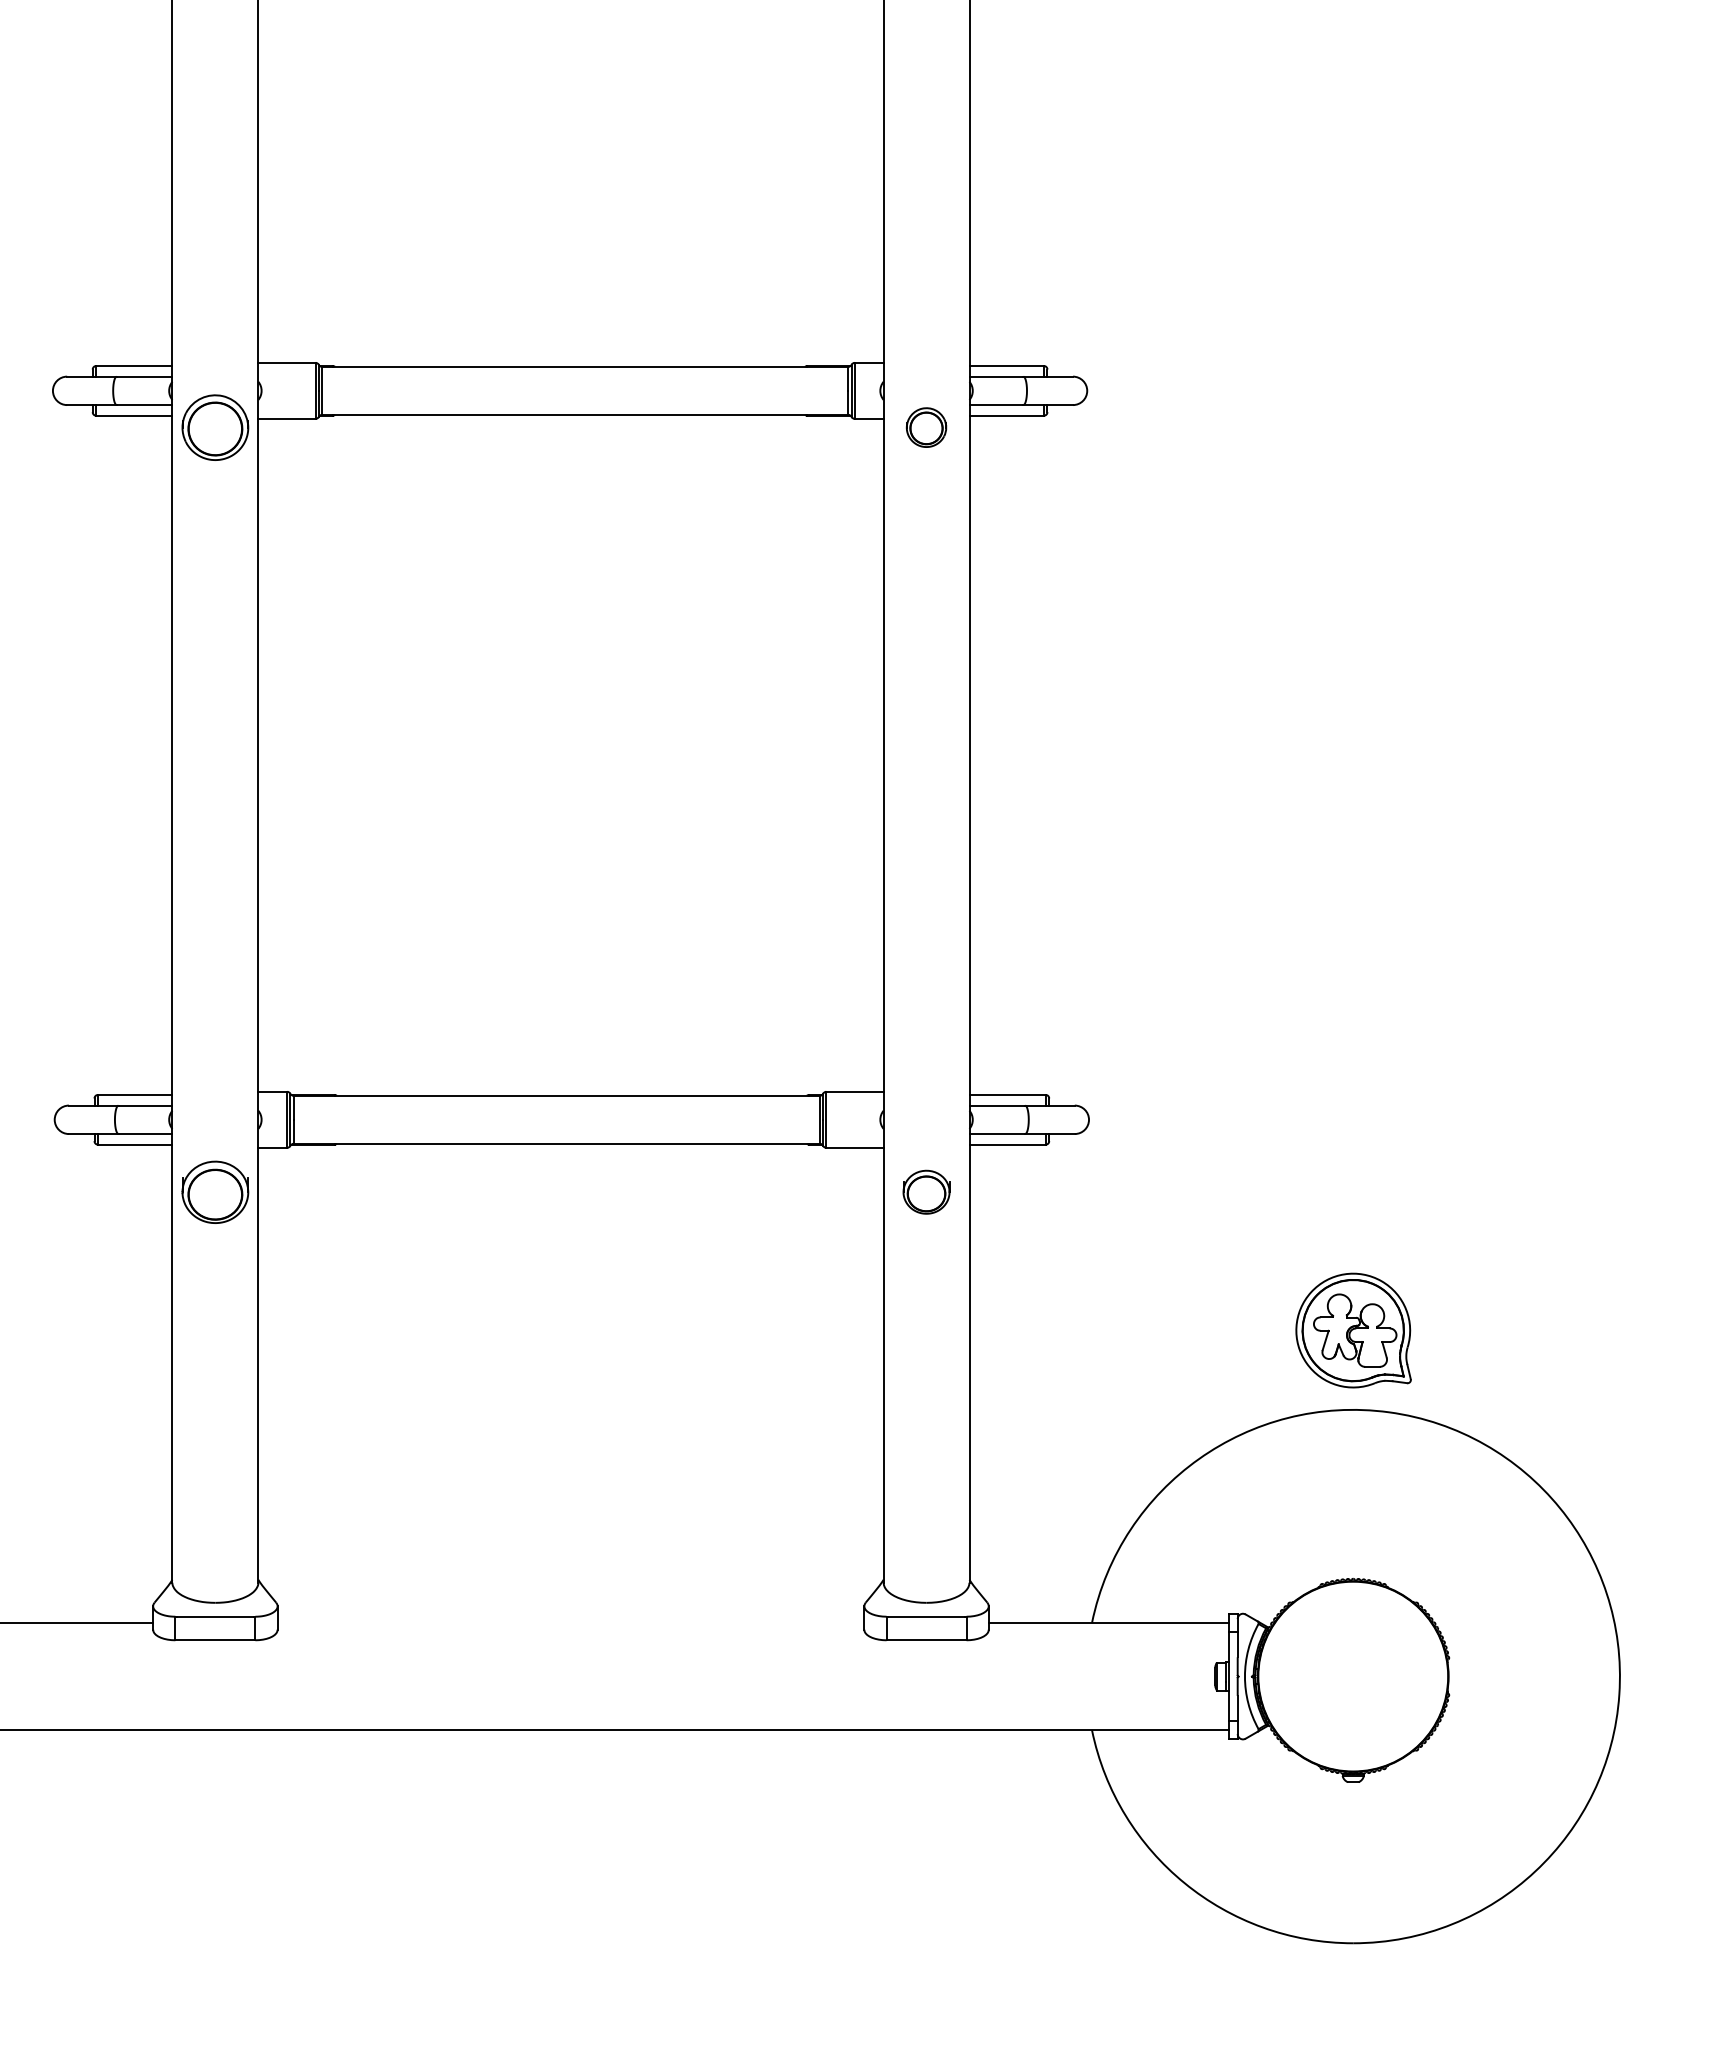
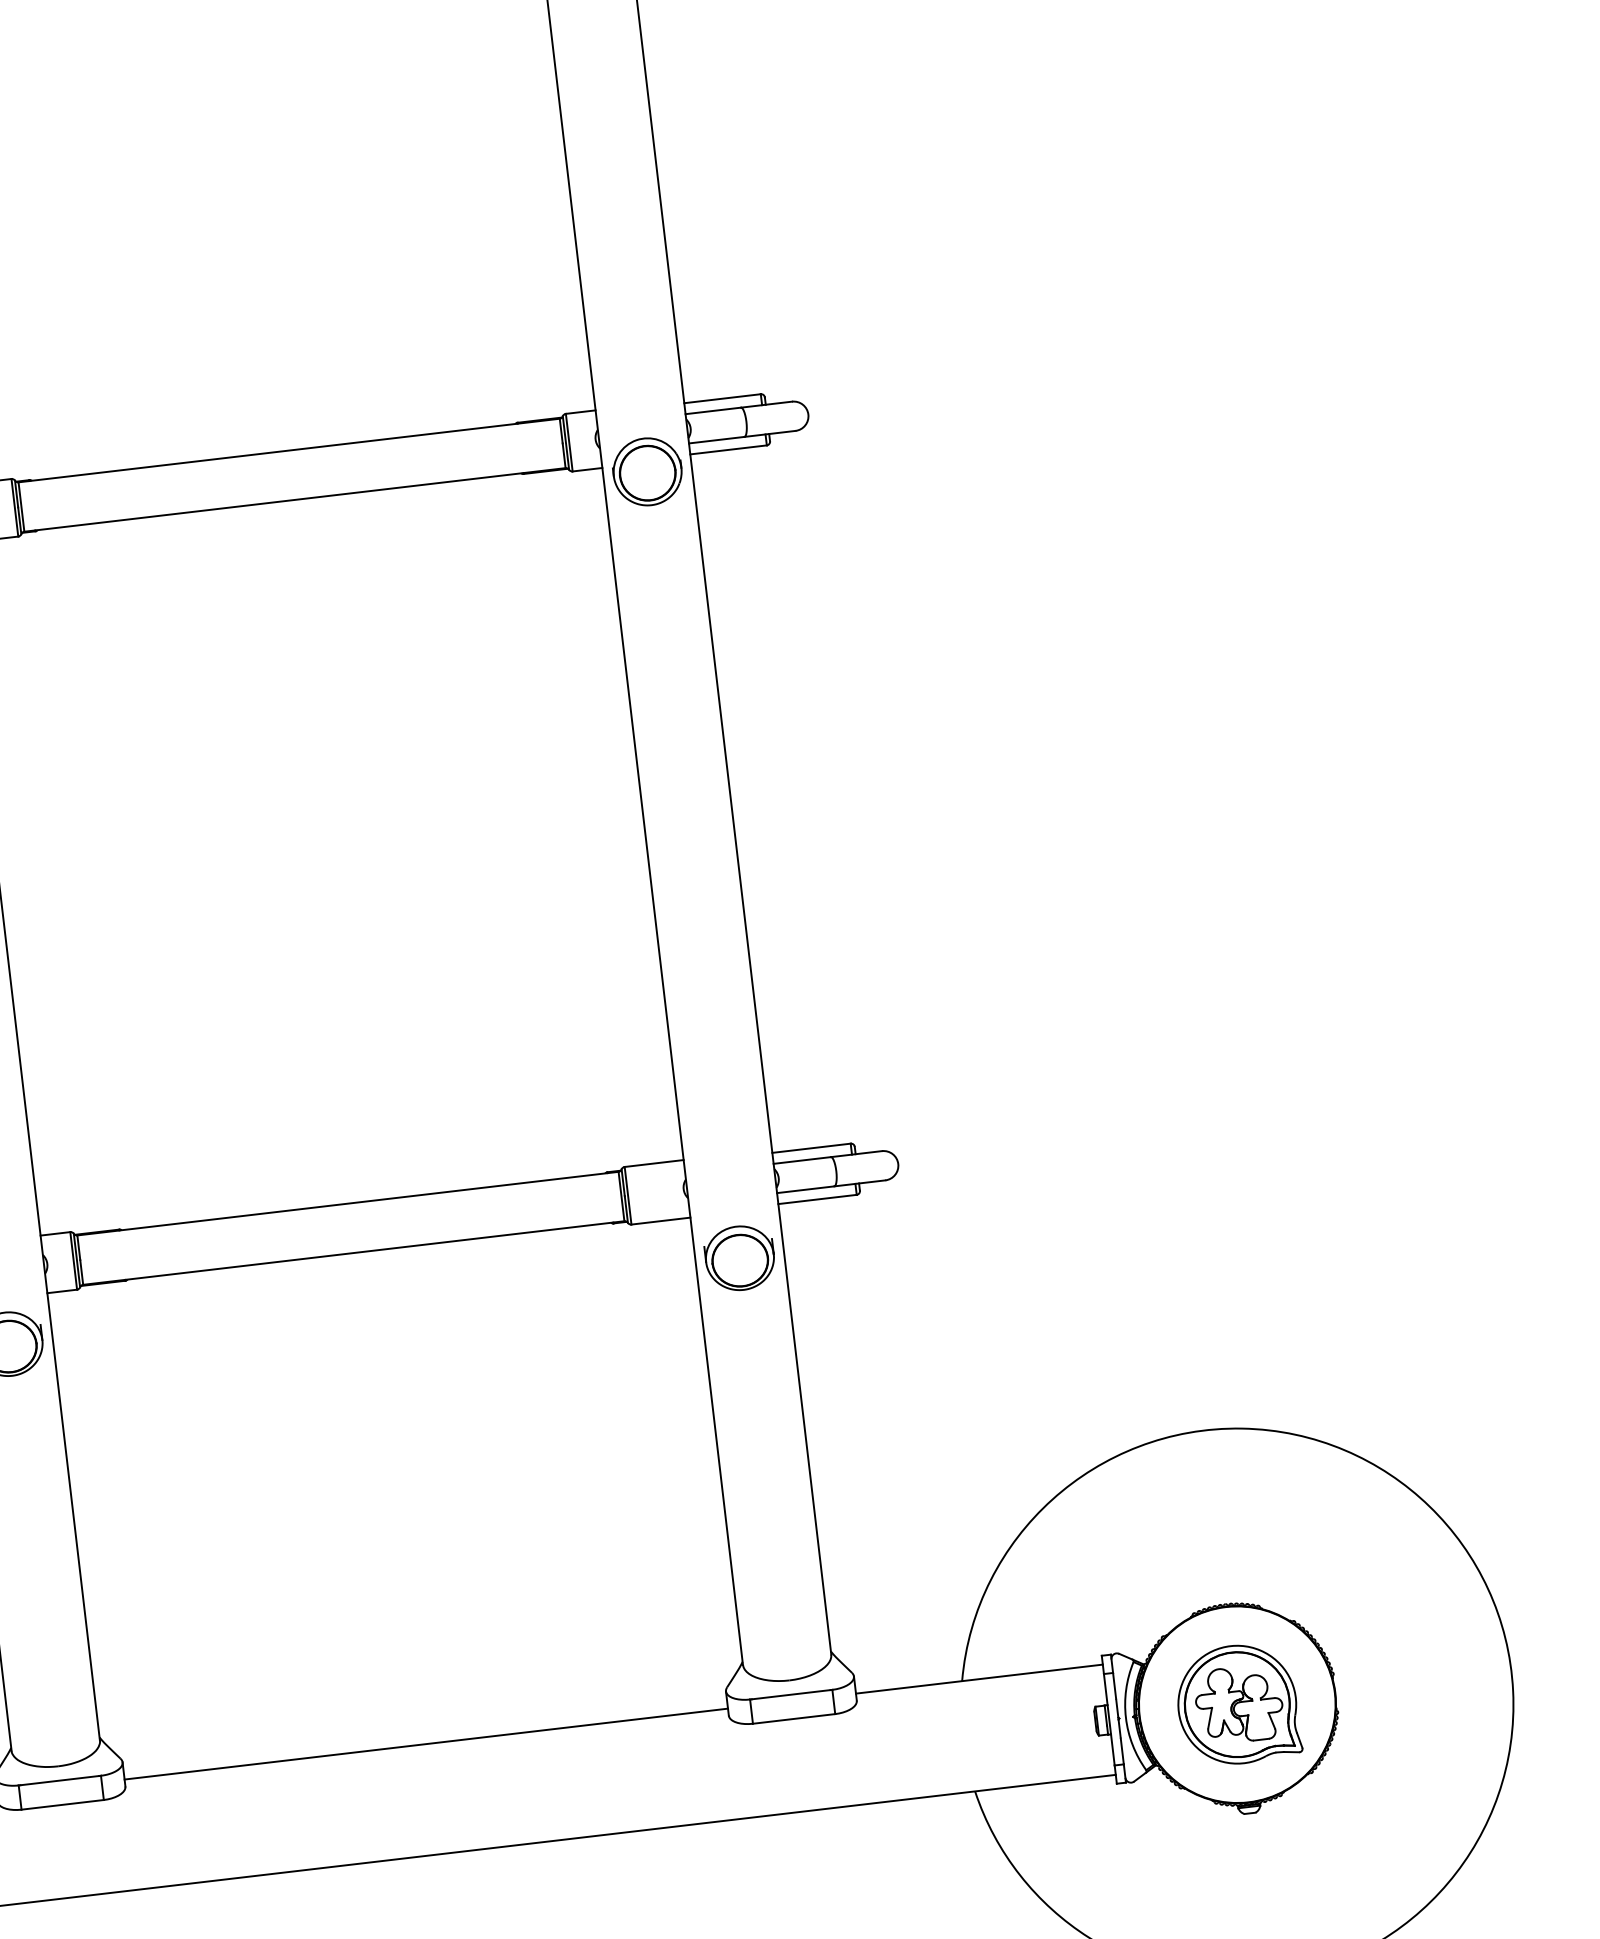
part: (926, 427) -> (647, 471), size x1.67
part: (926, 1191) -> (739, 1257), size x1.43
part: (1353, 1330) -> (1237, 1704), moved
line: (570, 1622) -> (425, 1743), added

